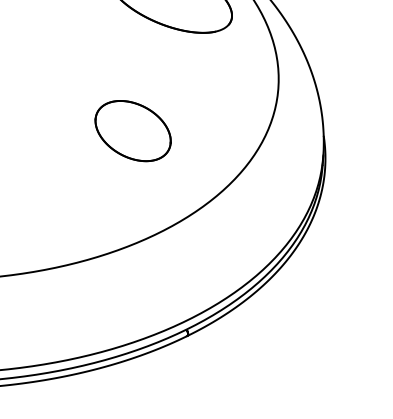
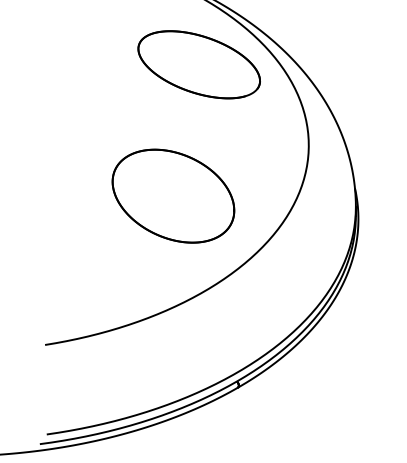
part: (133, 130) -> (173, 195), size x1.67

